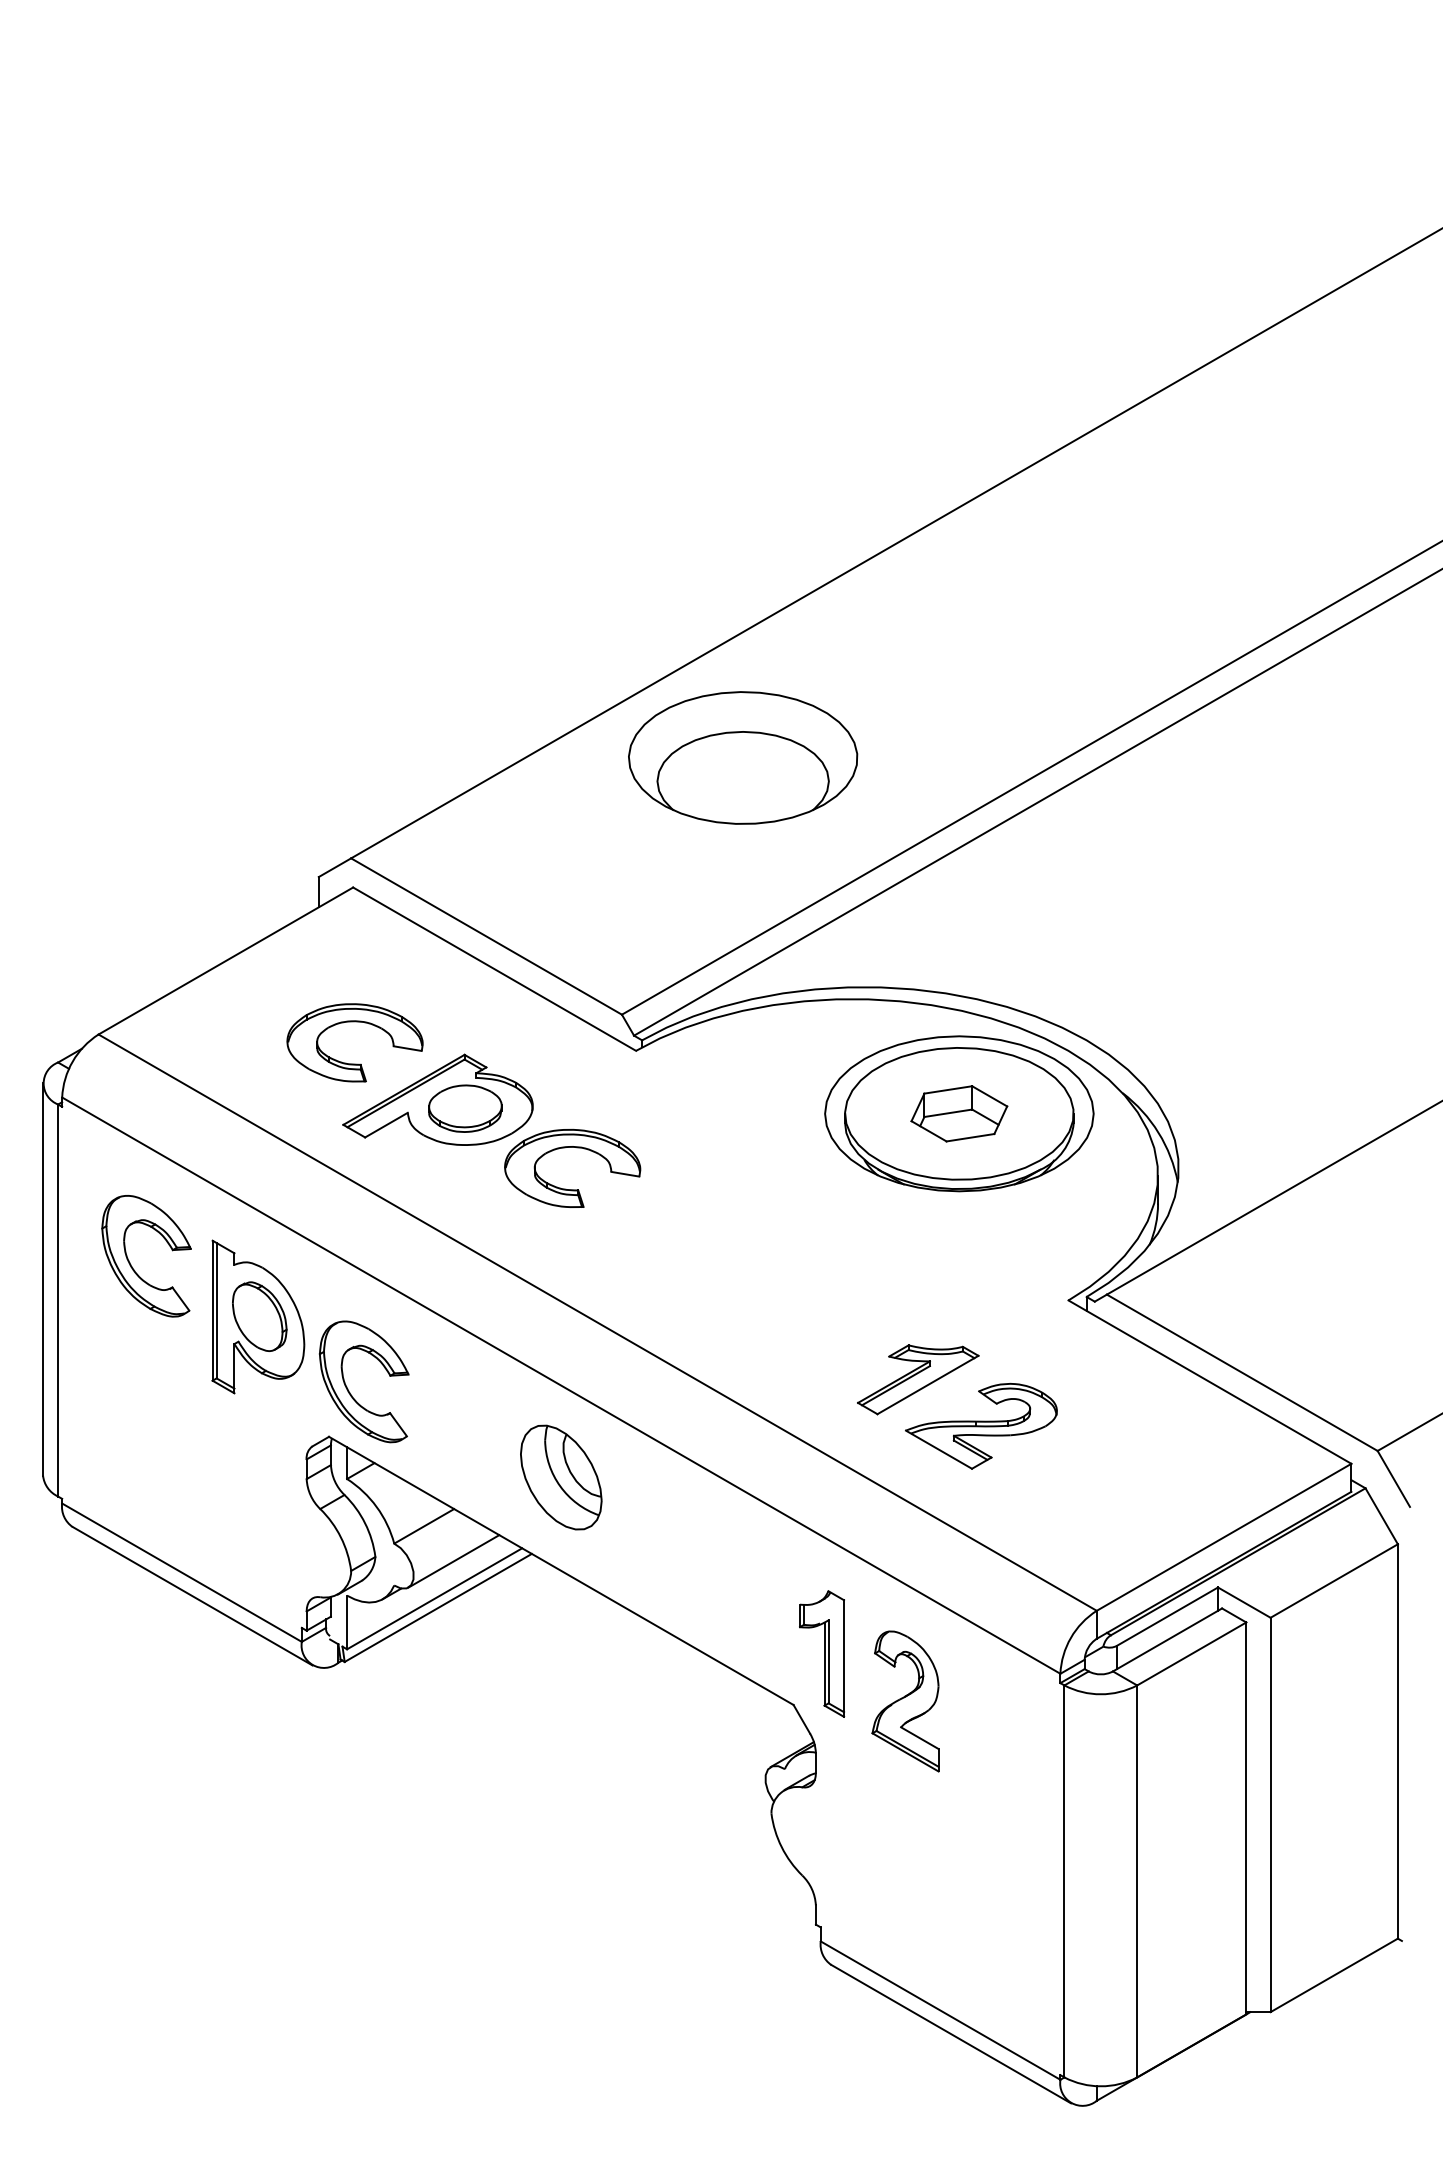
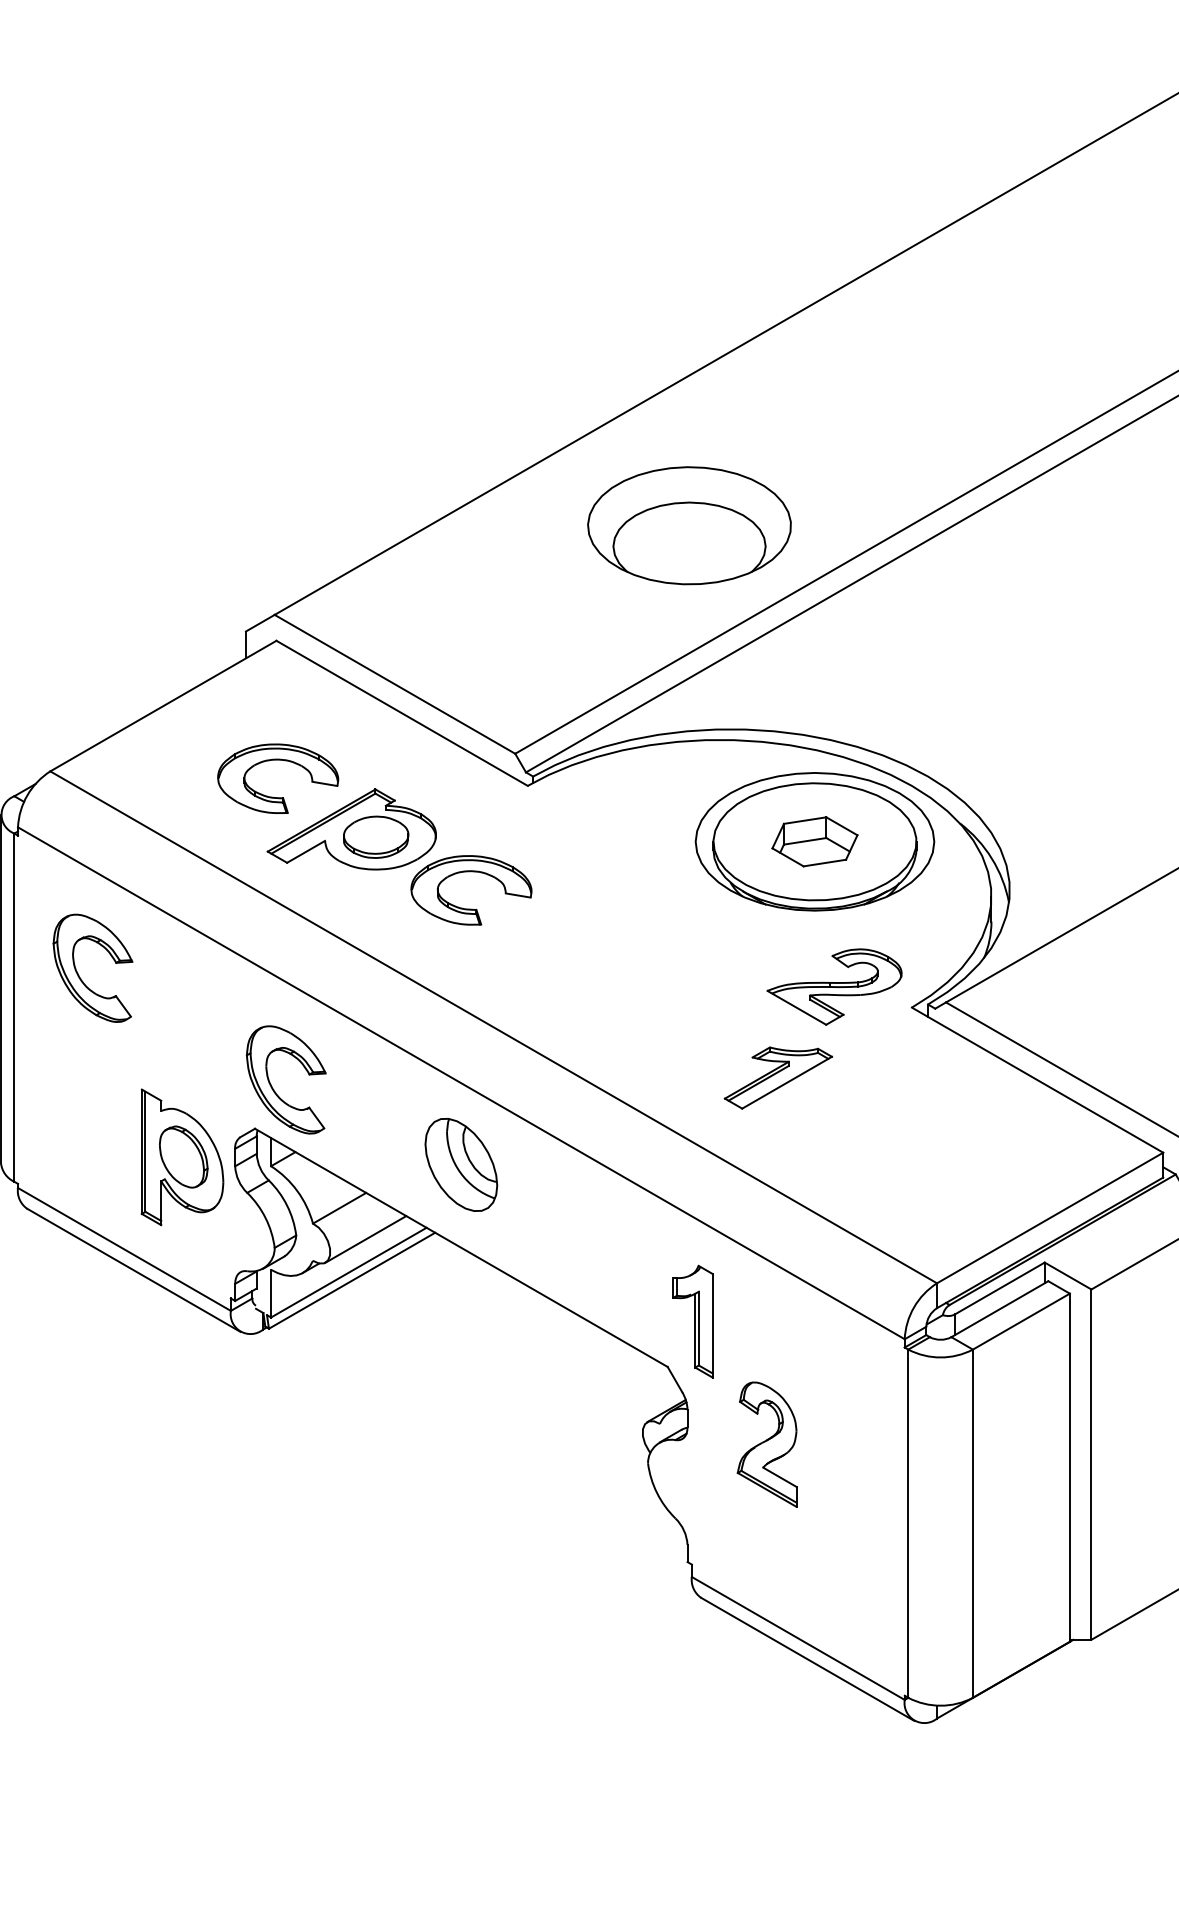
part: (743, 757) -> (689, 525), moved
part: (258, 1316) -> (182, 1156), moved
part: (981, 1425) -> (834, 986), moved
part: (905, 1701) -> (767, 1444), moved

